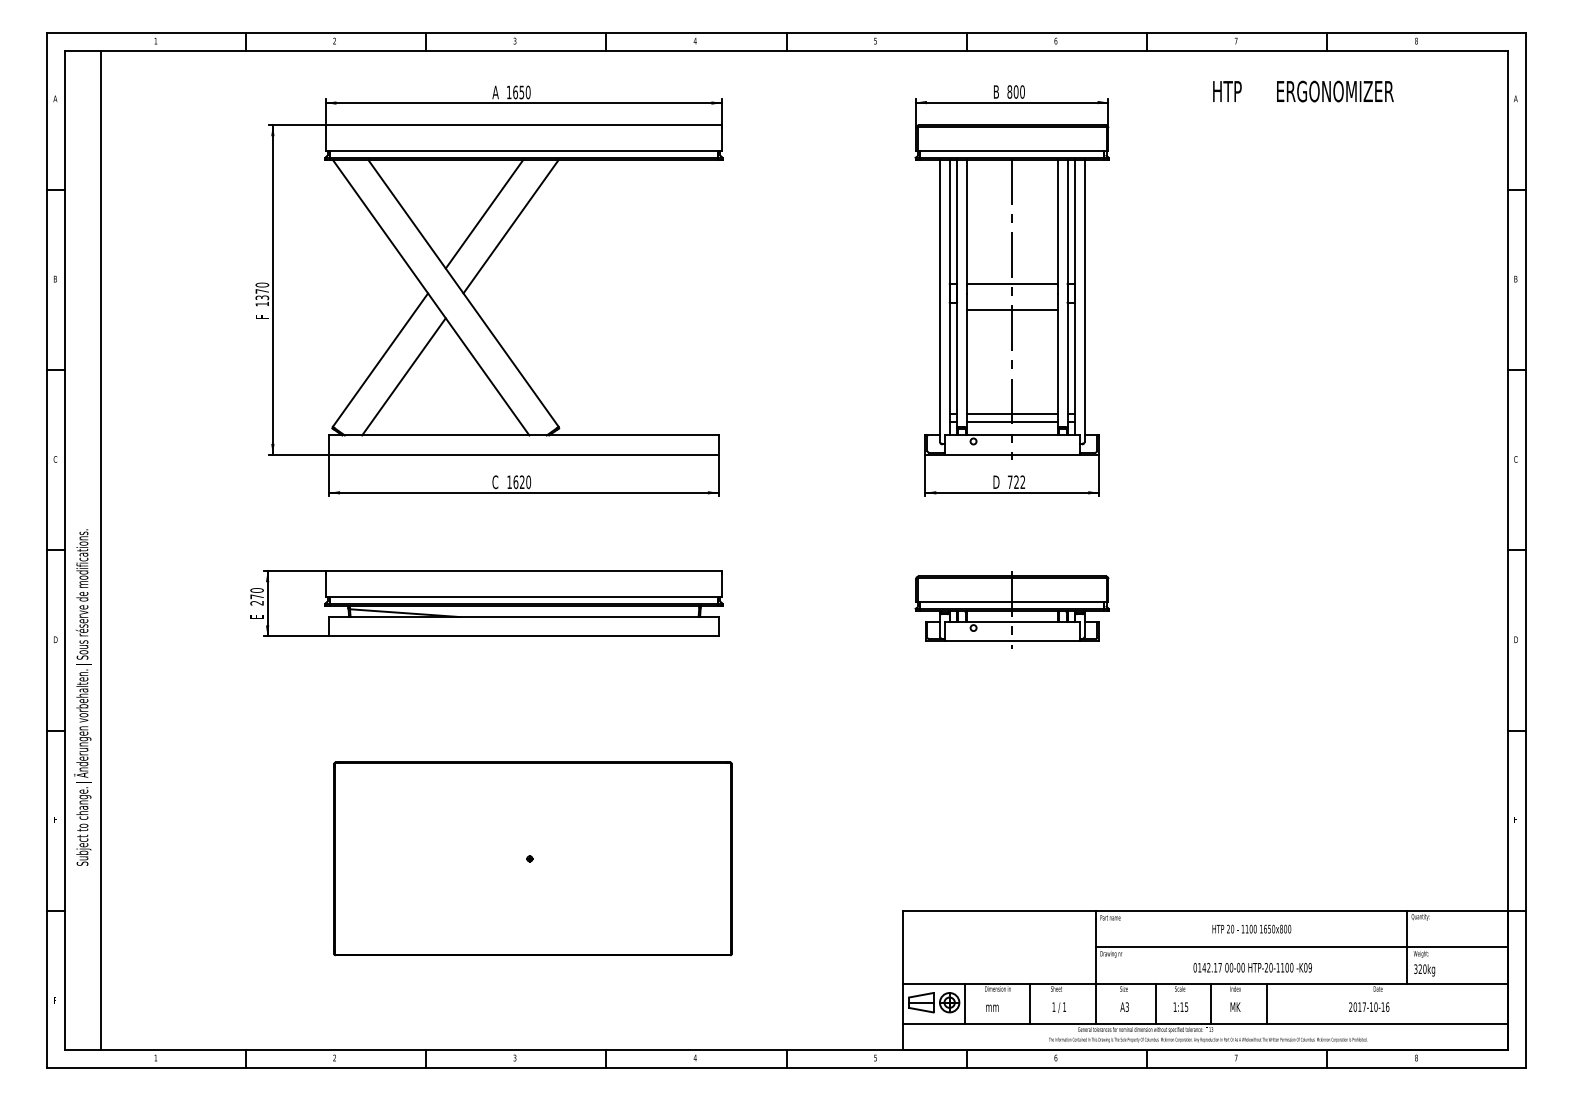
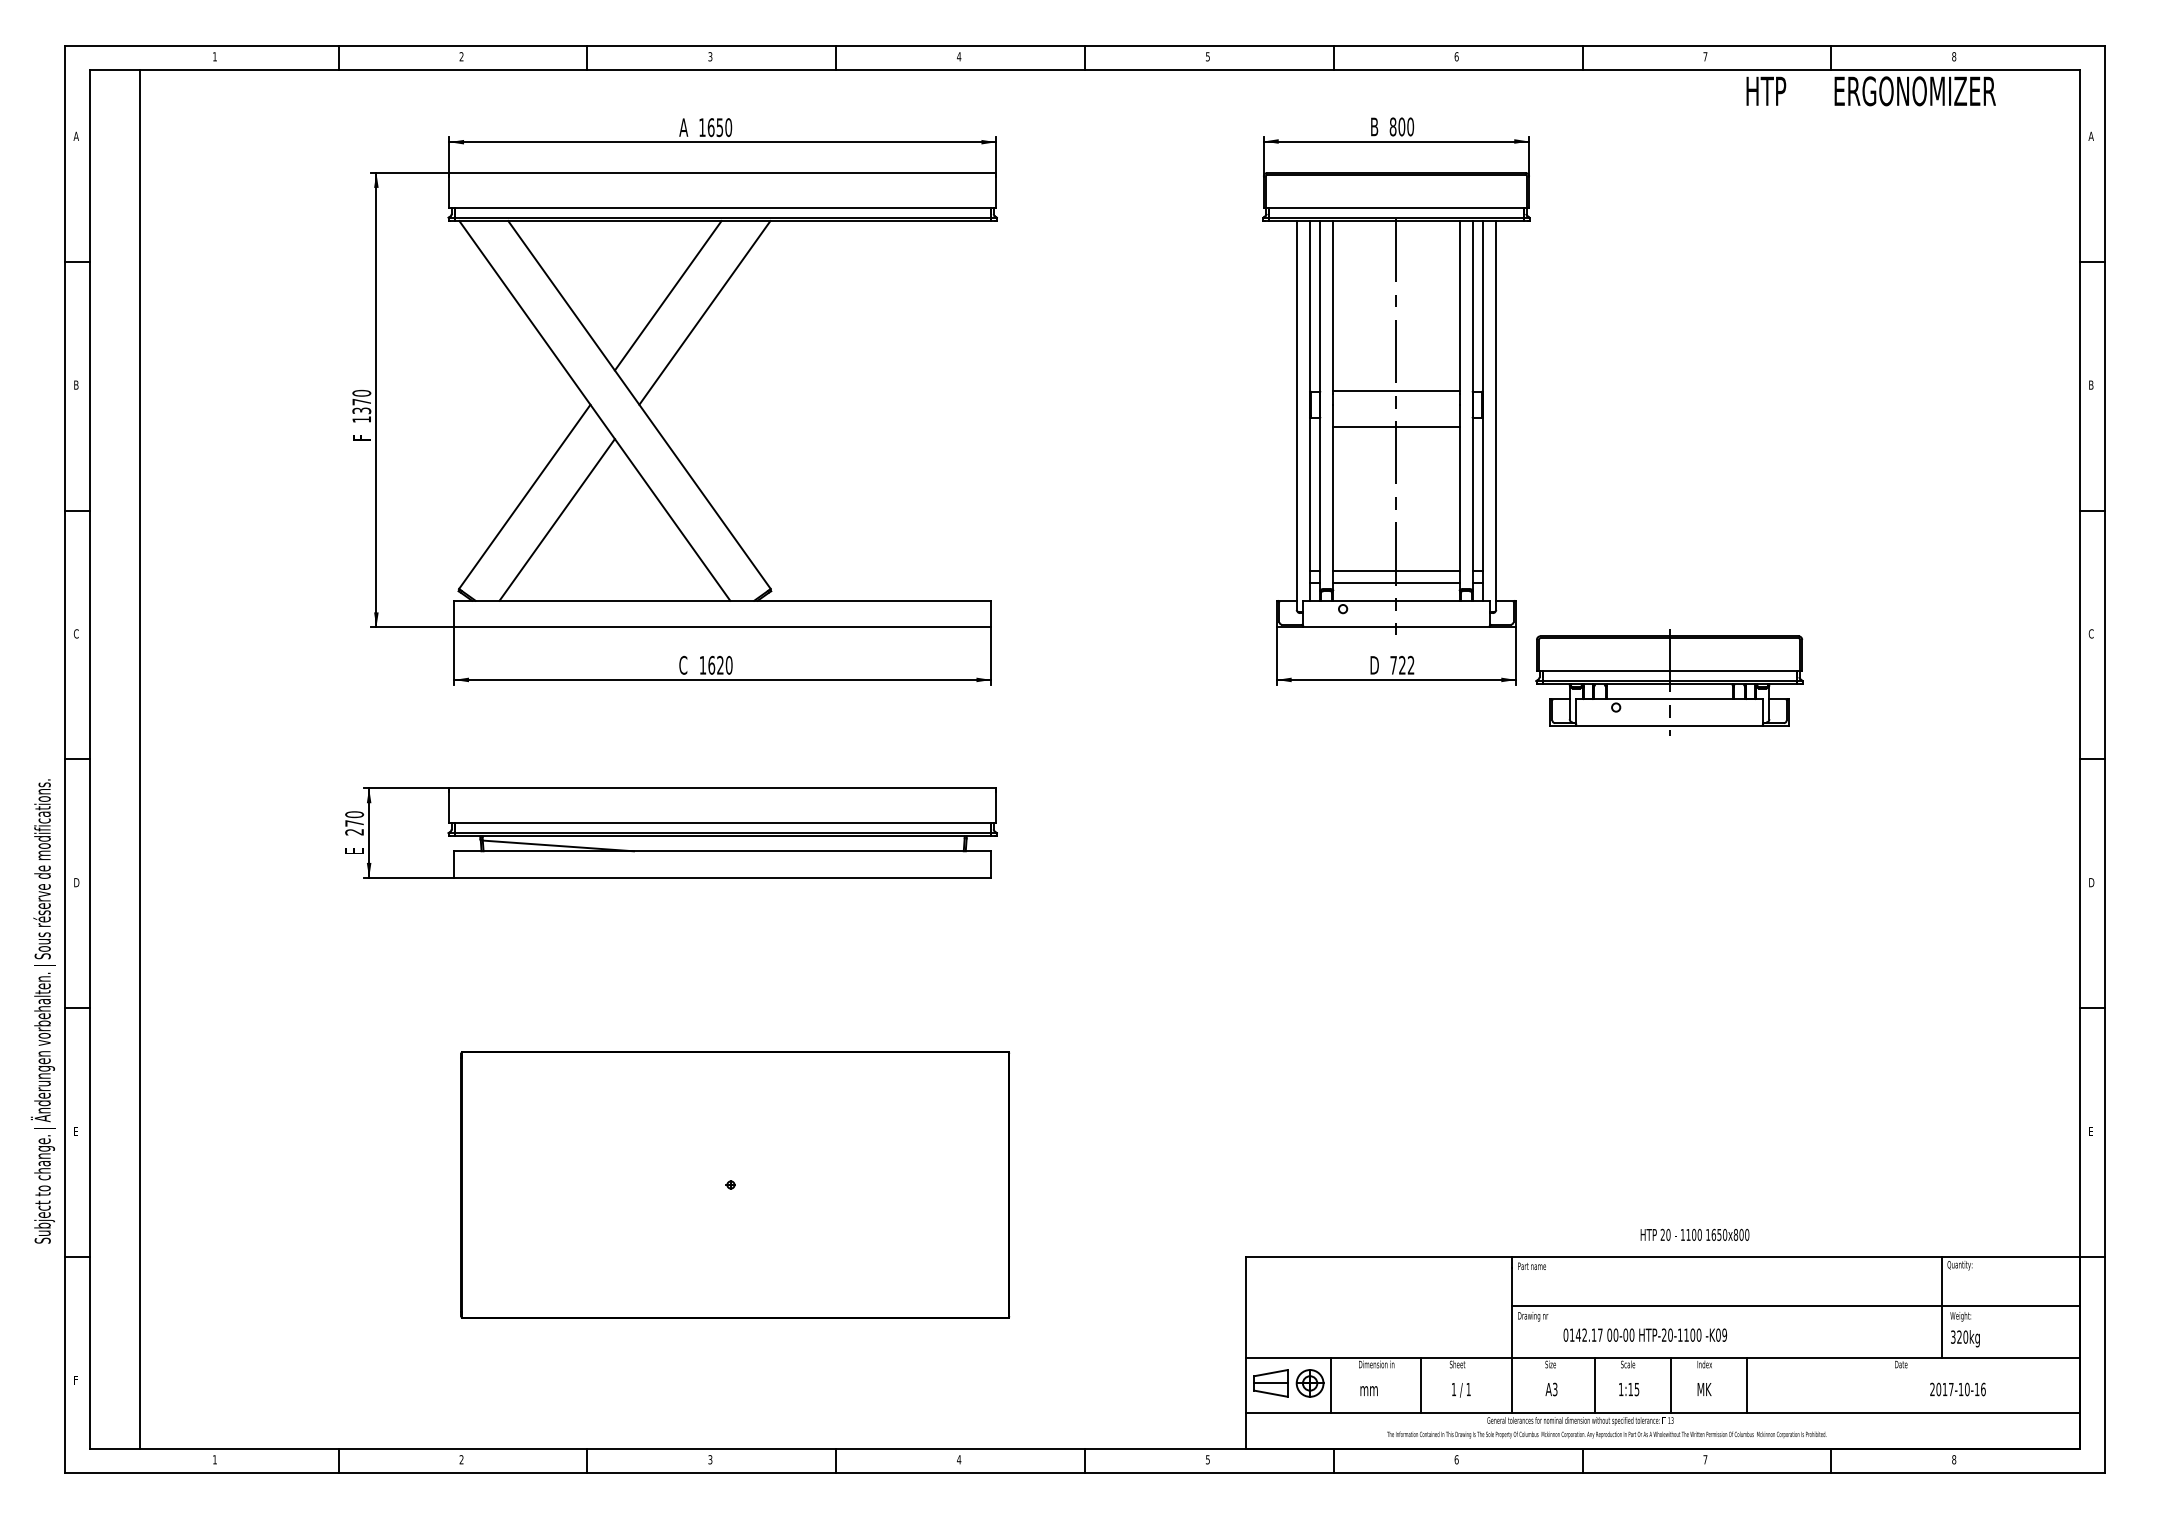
text: (1302, 91) -> (1870, 91), moved
part: (1012, 609) -> (1669, 682), moved
text: (82, 697) -> (42, 1011), moved
text: (1251, 928) -> (1694, 1234), moved
text: (1252, 967) -> (1644, 1334), moved
text: (1368, 1007) -> (1957, 1389), moved
text: (1207, 1039) -> (1606, 1434), moved

